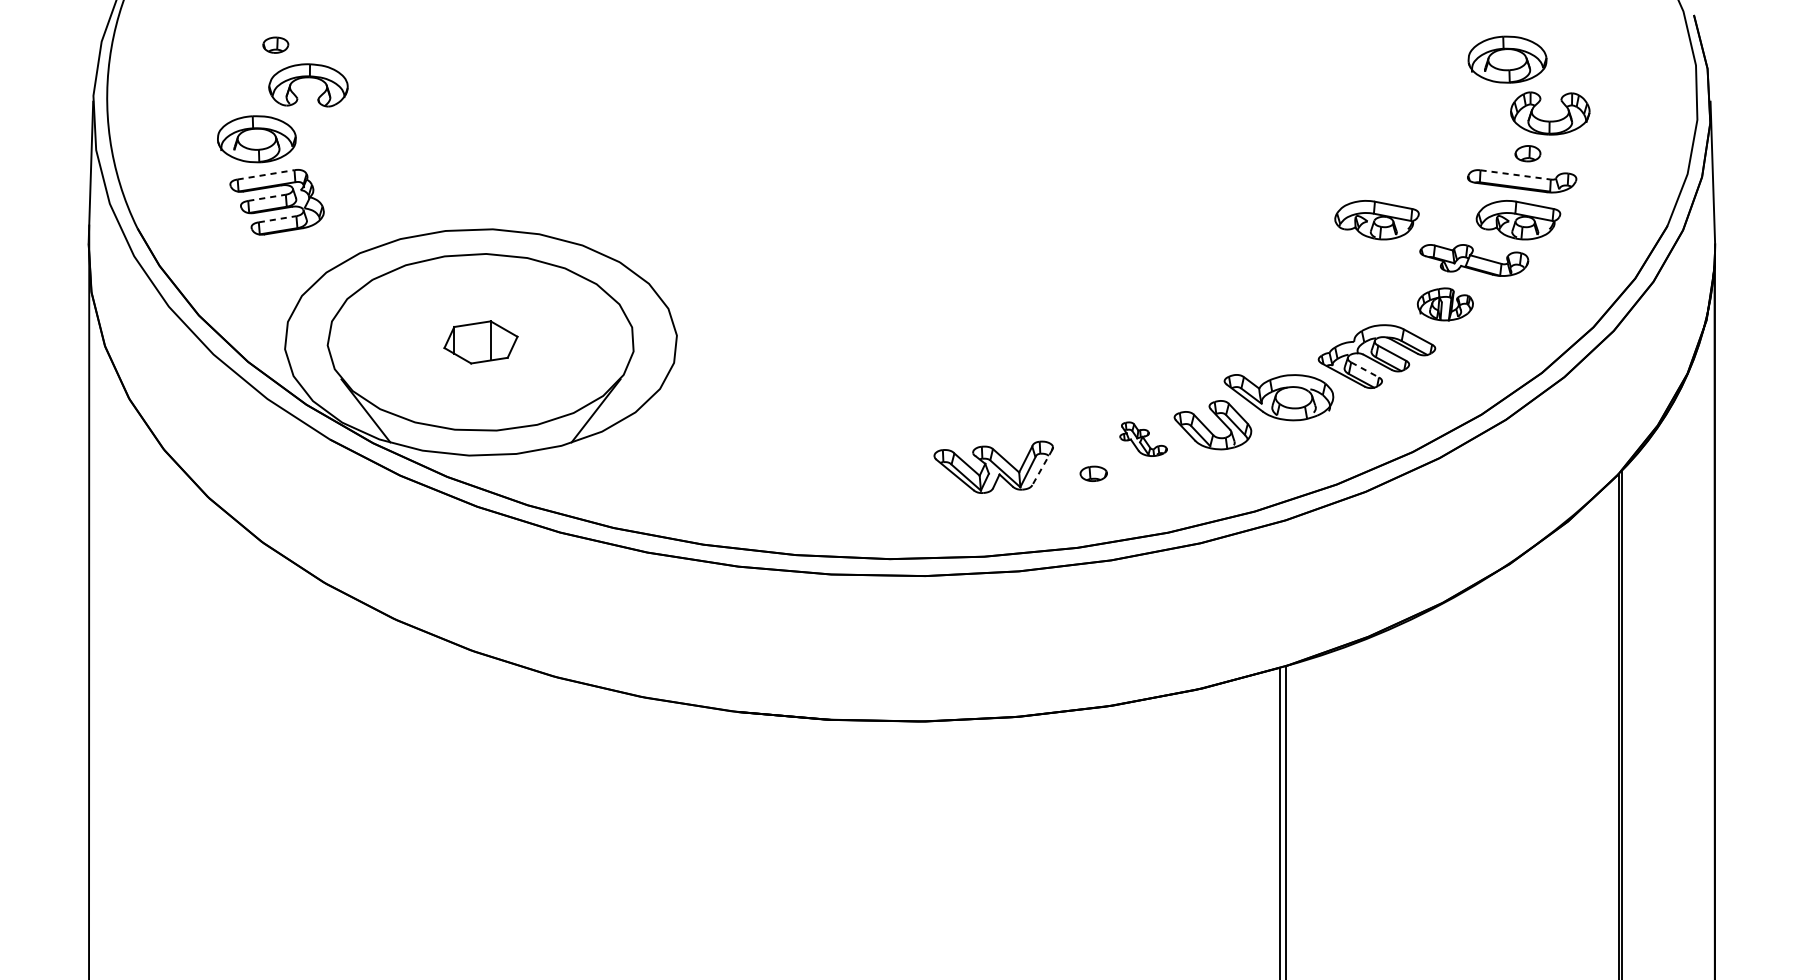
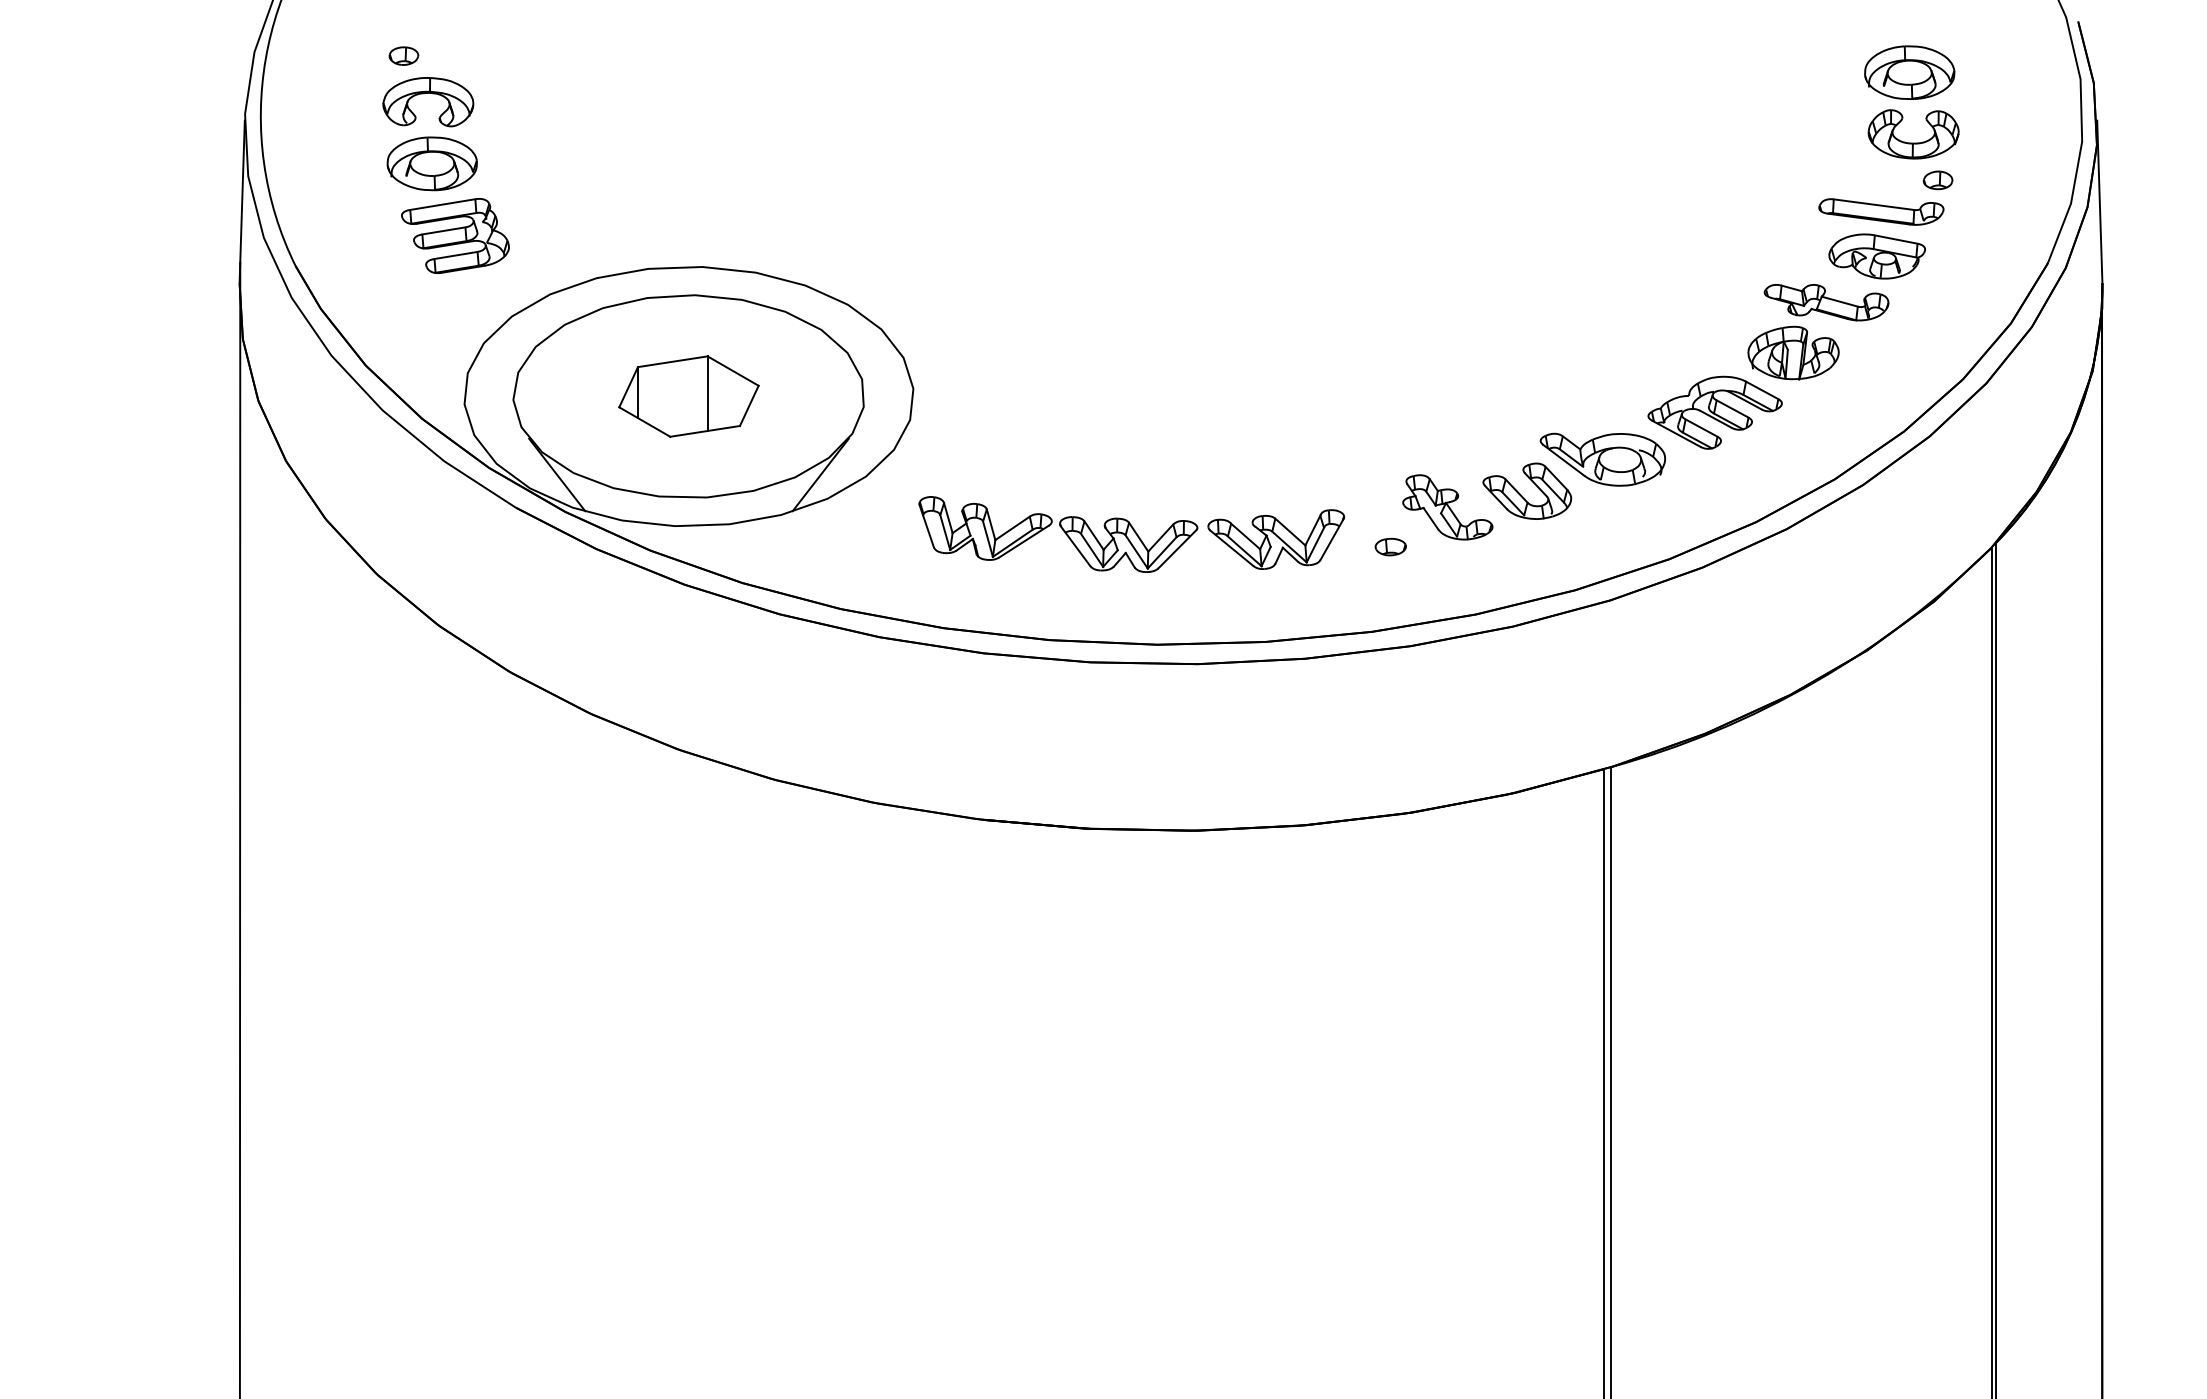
part: (275, 44) -> (403, 55), moved
part: (1507, 59) -> (1909, 72), moved
part: (308, 77) -> (428, 93), moved
part: (1527, 153) -> (1937, 180), moved
line: (265, 174) -> (442, 204), dashed -> solid
line: (1516, 174) -> (1874, 204), dashed -> solid
line: (266, 197) -> (443, 230), dashed -> solid
line: (278, 219) -> (456, 255), dashed -> solid
part: (1376, 220) -> (1714, 256), removed
part: (1445, 303) -> (1793, 352), size x1.43
part: (480, 342) -> (688, 396), size x1.67
line: (1365, 370) -> (1701, 428), dashed -> solid
part: (1143, 439) -> (1447, 507), size x1.67
part: (803, 462) -> (1058, 534), added
line: (1042, 468) -> (1331, 540), dashed -> solid

